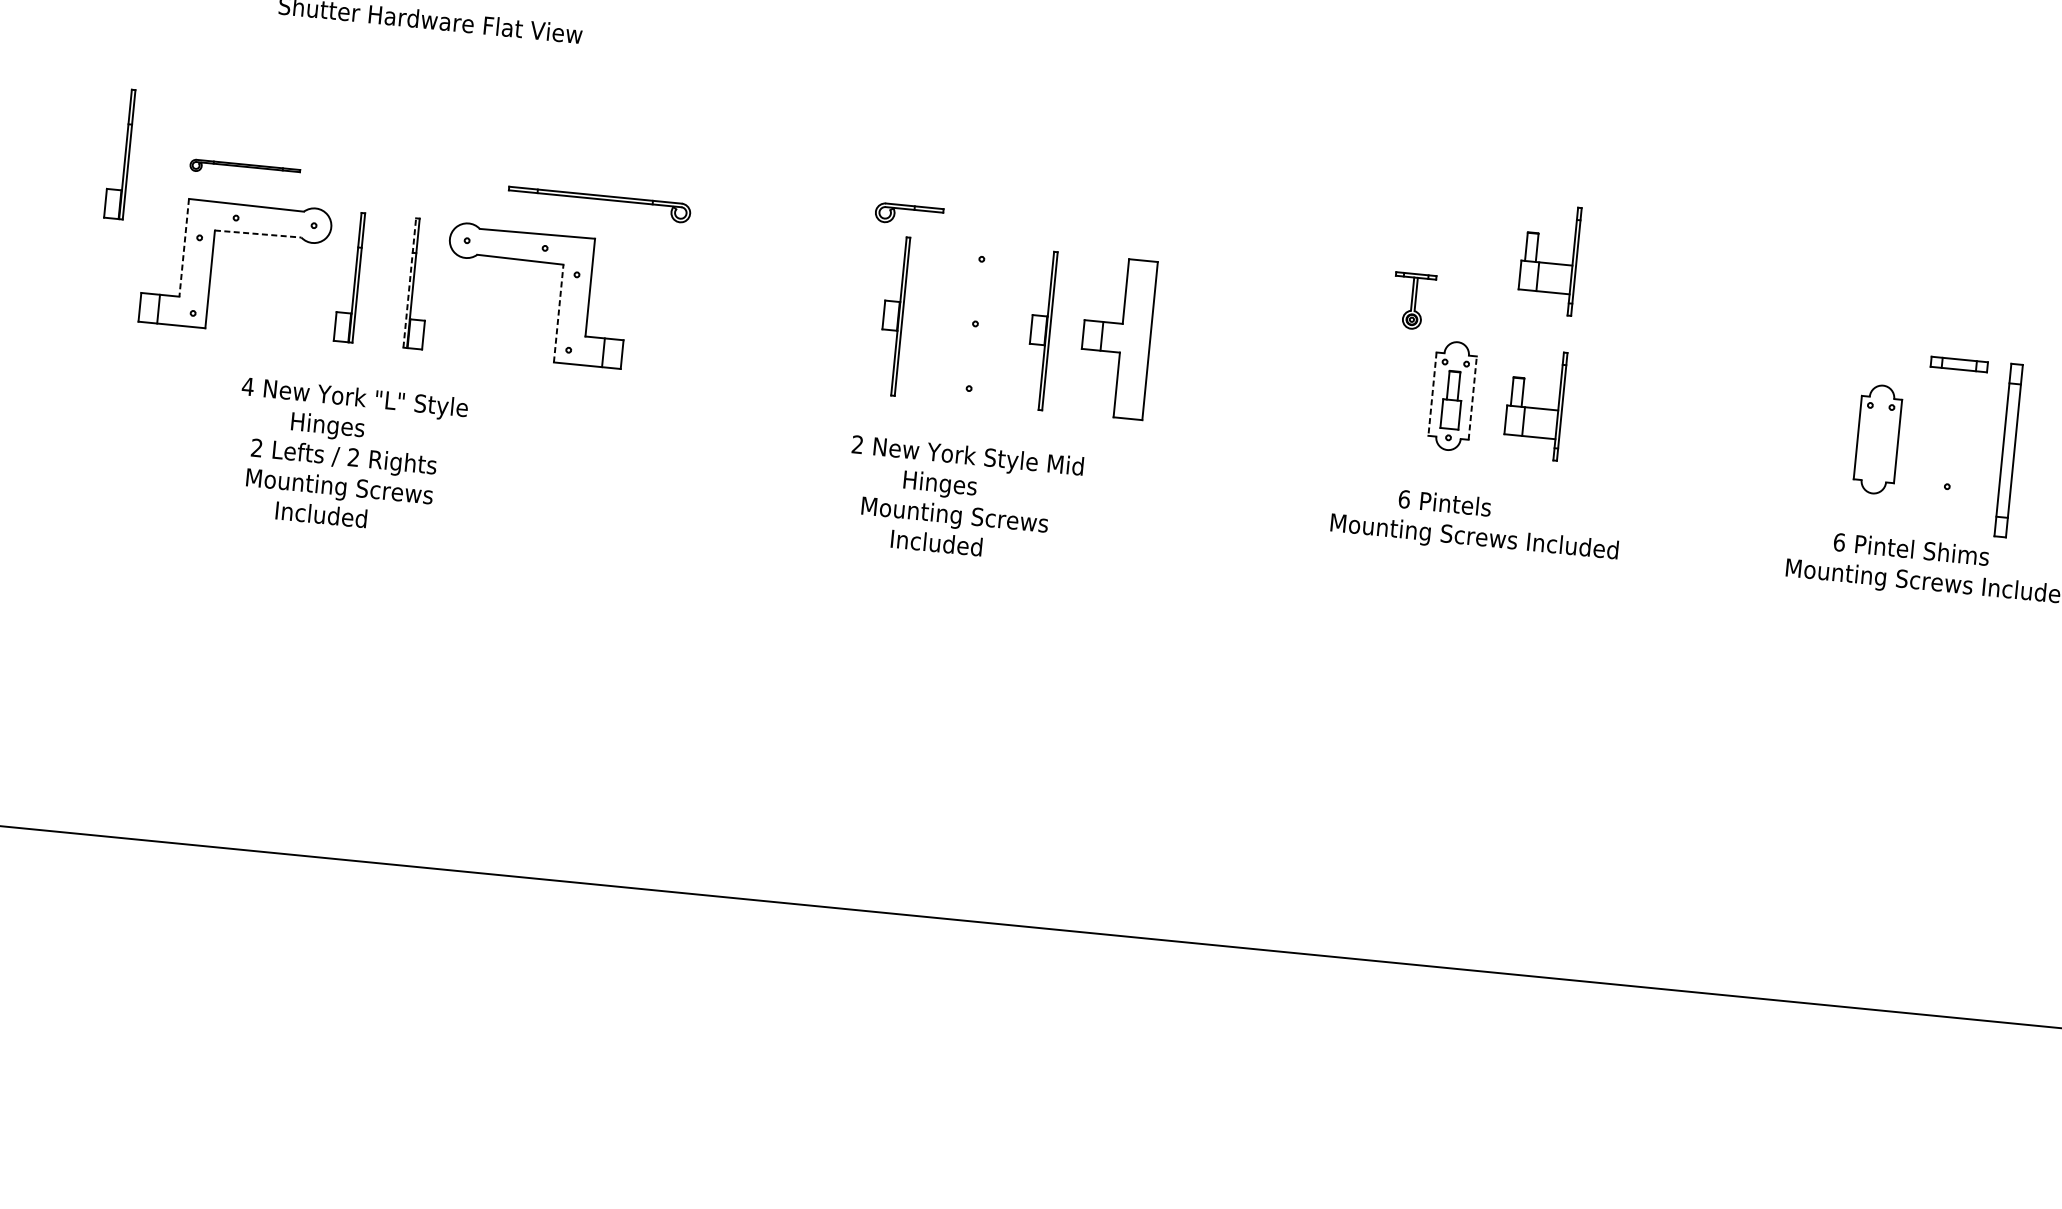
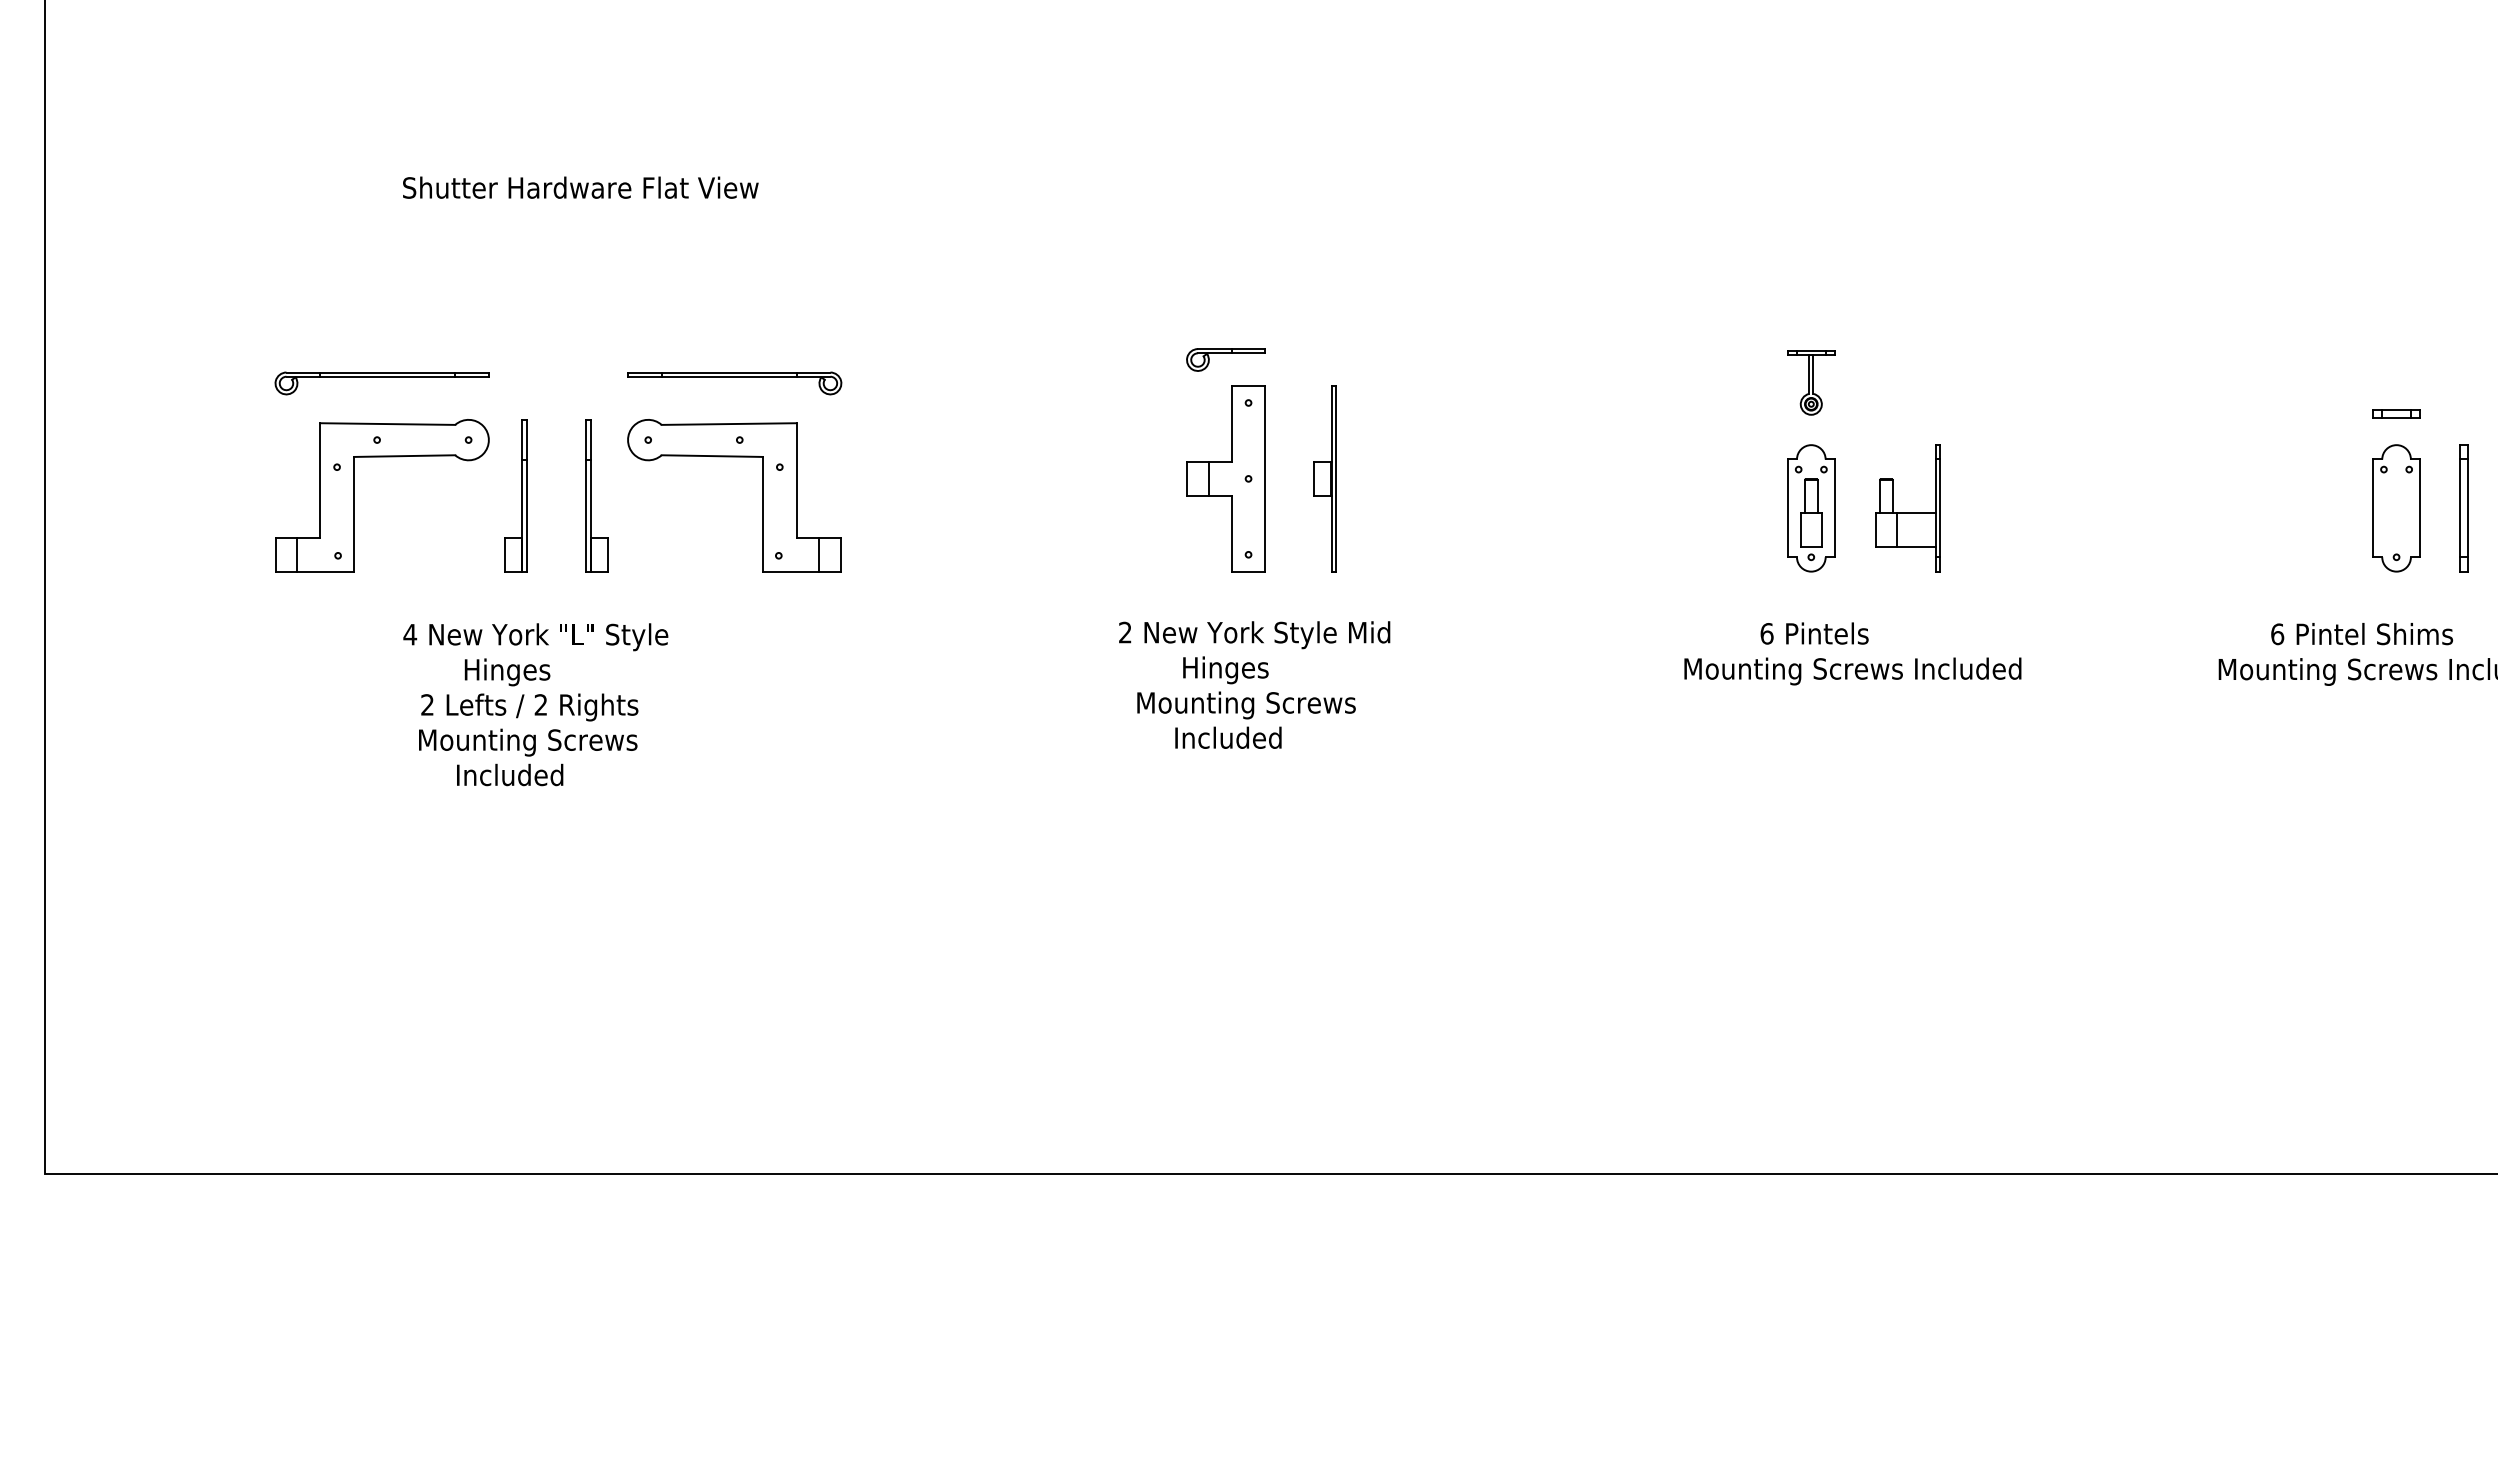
part: (119, 153) -> (234, 378), removed
part: (244, 170) -> (381, 383), size x1.67
part: (599, 204) -> (734, 383), moved
part: (908, 214) -> (1225, 359), moved
line: (258, 234) -> (404, 456), dashed -> solid
line: (184, 248) -> (320, 481), dashed -> solid
part: (1548, 259) -> (1907, 338), removed
line: (409, 282) -> (586, 495), dashed -> solid
part: (1413, 301) -> (1811, 382), moved
line: (558, 312) -> (762, 513), dashed -> solid
part: (892, 315) -> (1151, 478), removed
part: (1116, 337) -> (1225, 478), moved
part: (1959, 364) -> (2396, 413), size x0.71
line: (1432, 394) -> (1787, 508), dashed -> solid
line: (1472, 398) -> (1834, 508), dashed -> solid
part: (1877, 439) -> (2396, 508), moved
part: (2008, 450) -> (2463, 508), size x0.62

